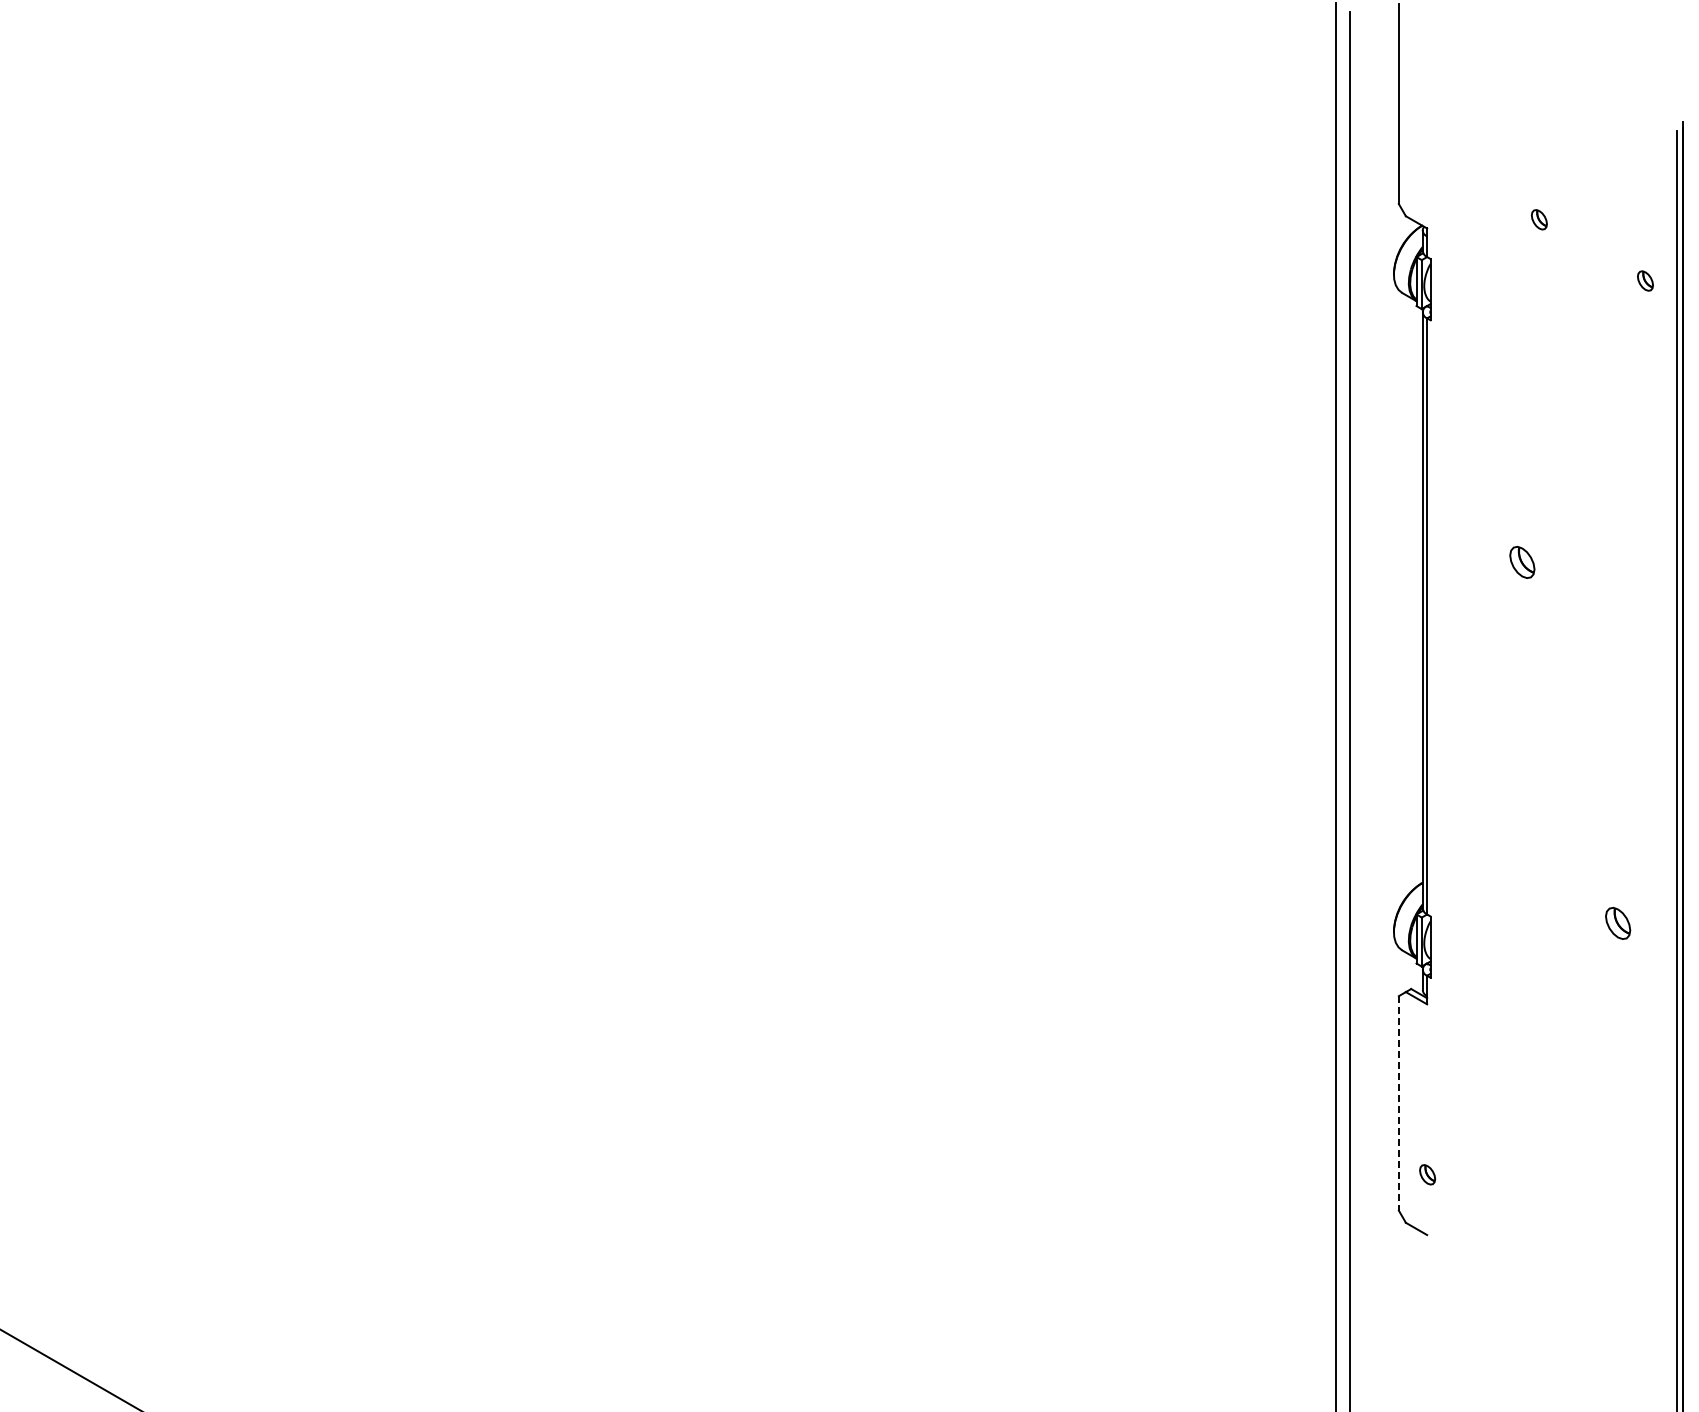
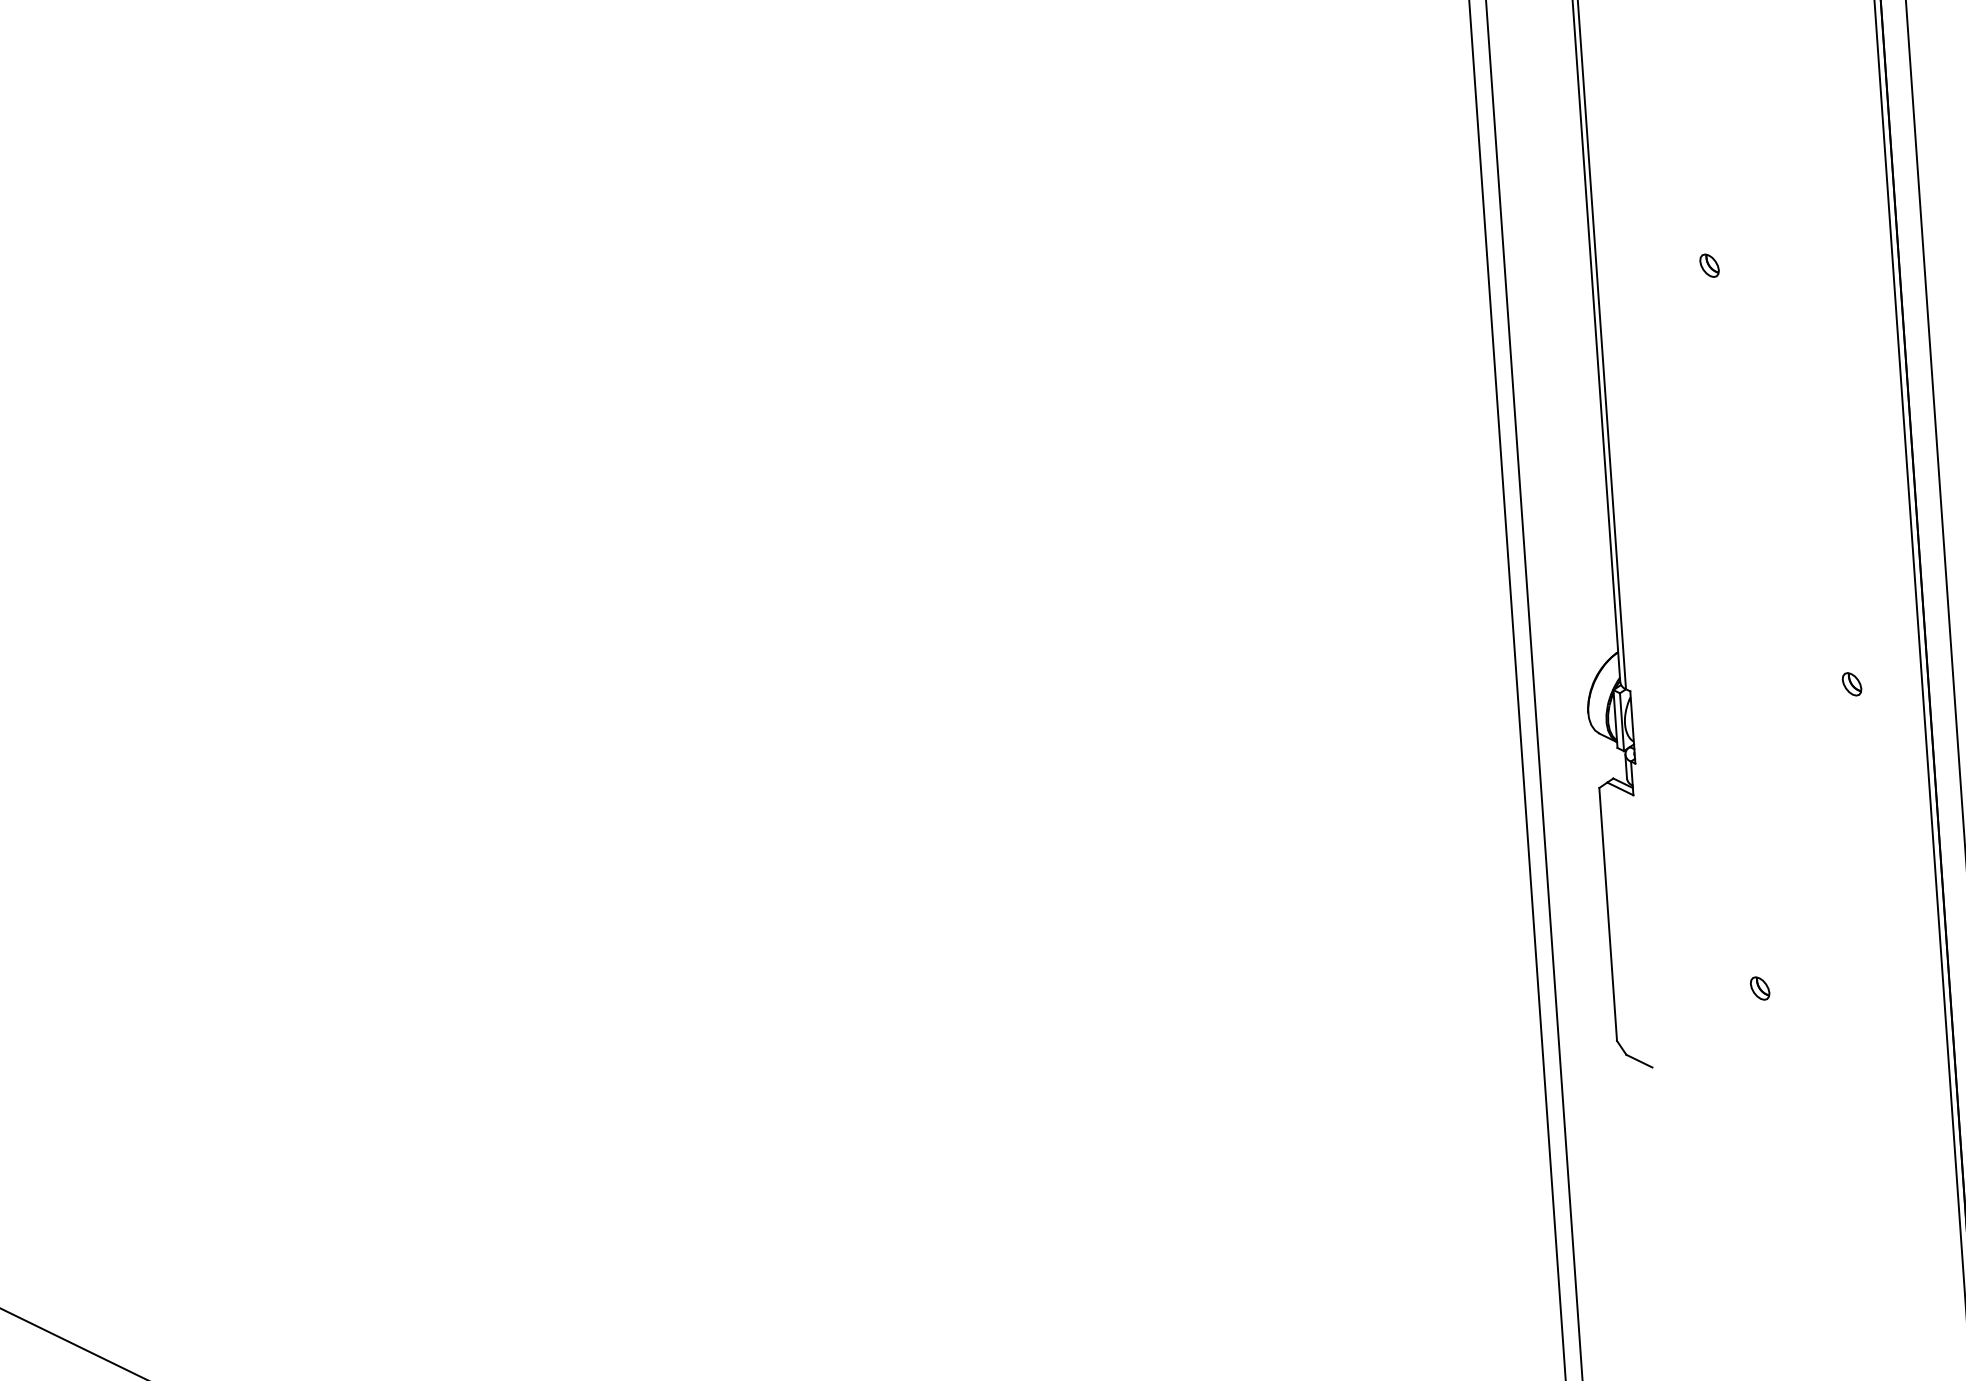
part: (1522, 561) -> (1709, 264), size x0.62
part: (1617, 923) -> (1851, 684), size x0.62
line: (1398, 1103) -> (1607, 914), dashed -> solid
part: (1427, 1174) -> (1759, 988), moved

